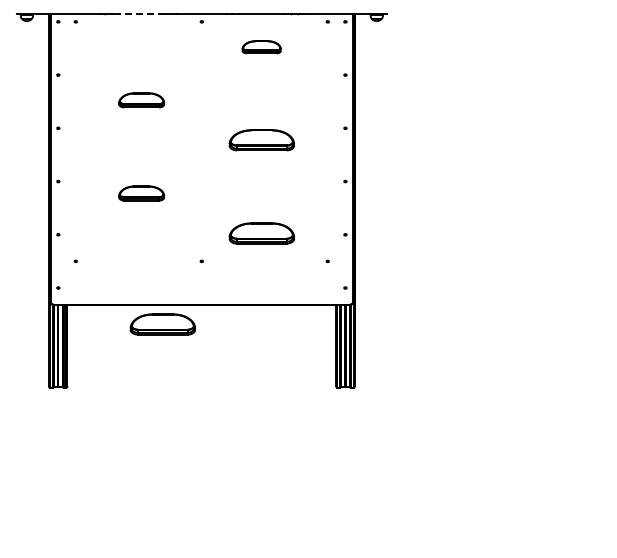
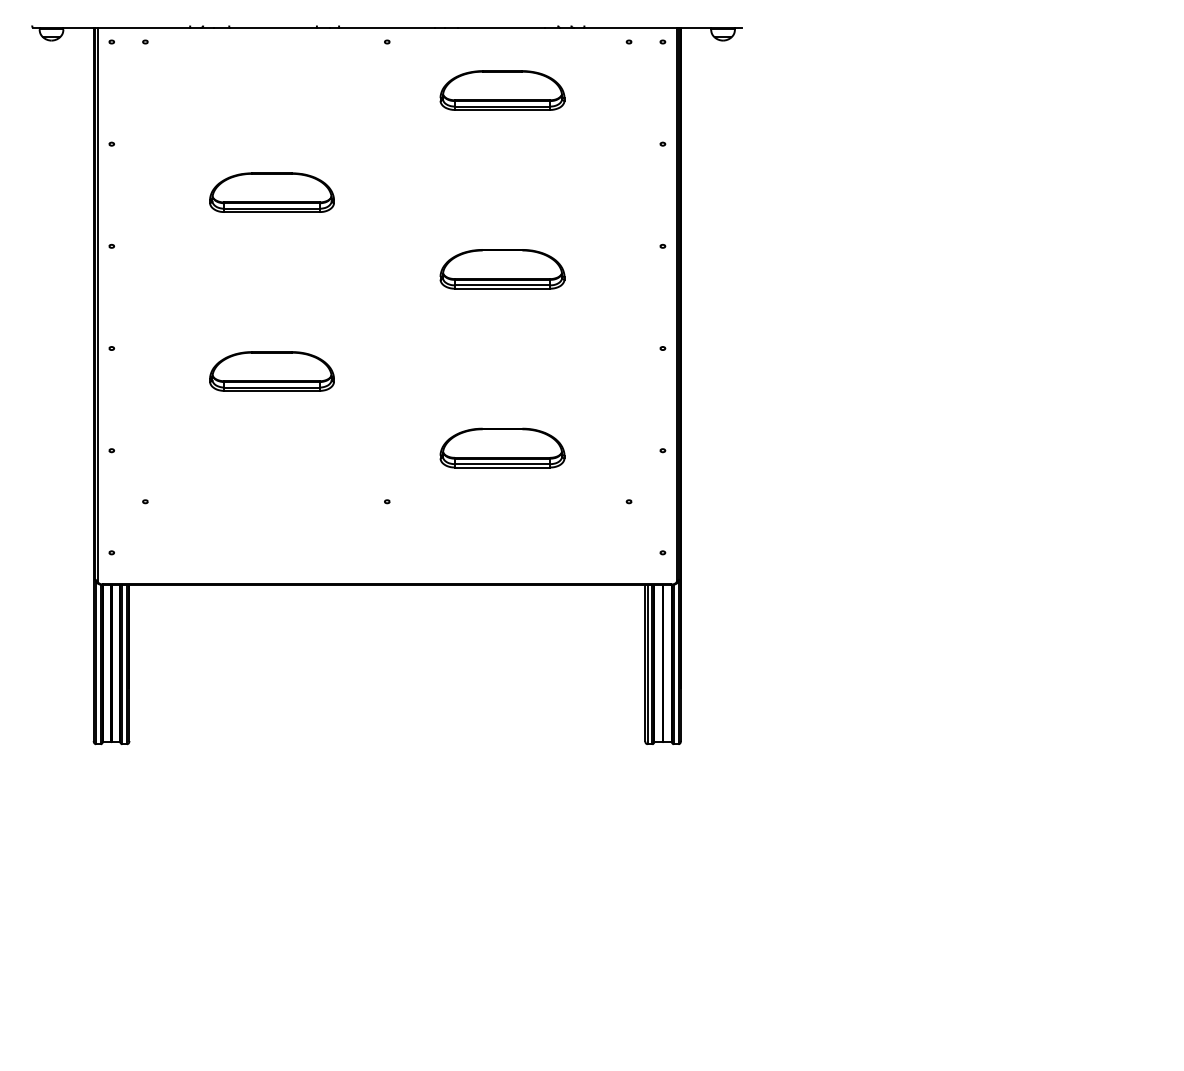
line: (142, 14) -> (273, 27), dashed -> solid
part: (261, 47) -> (501, 91), size x1.67
part: (141, 100) -> (271, 192), size x1.43
part: (141, 193) -> (271, 371), size x1.43
part: (162, 324) -> (311, 622), removed

